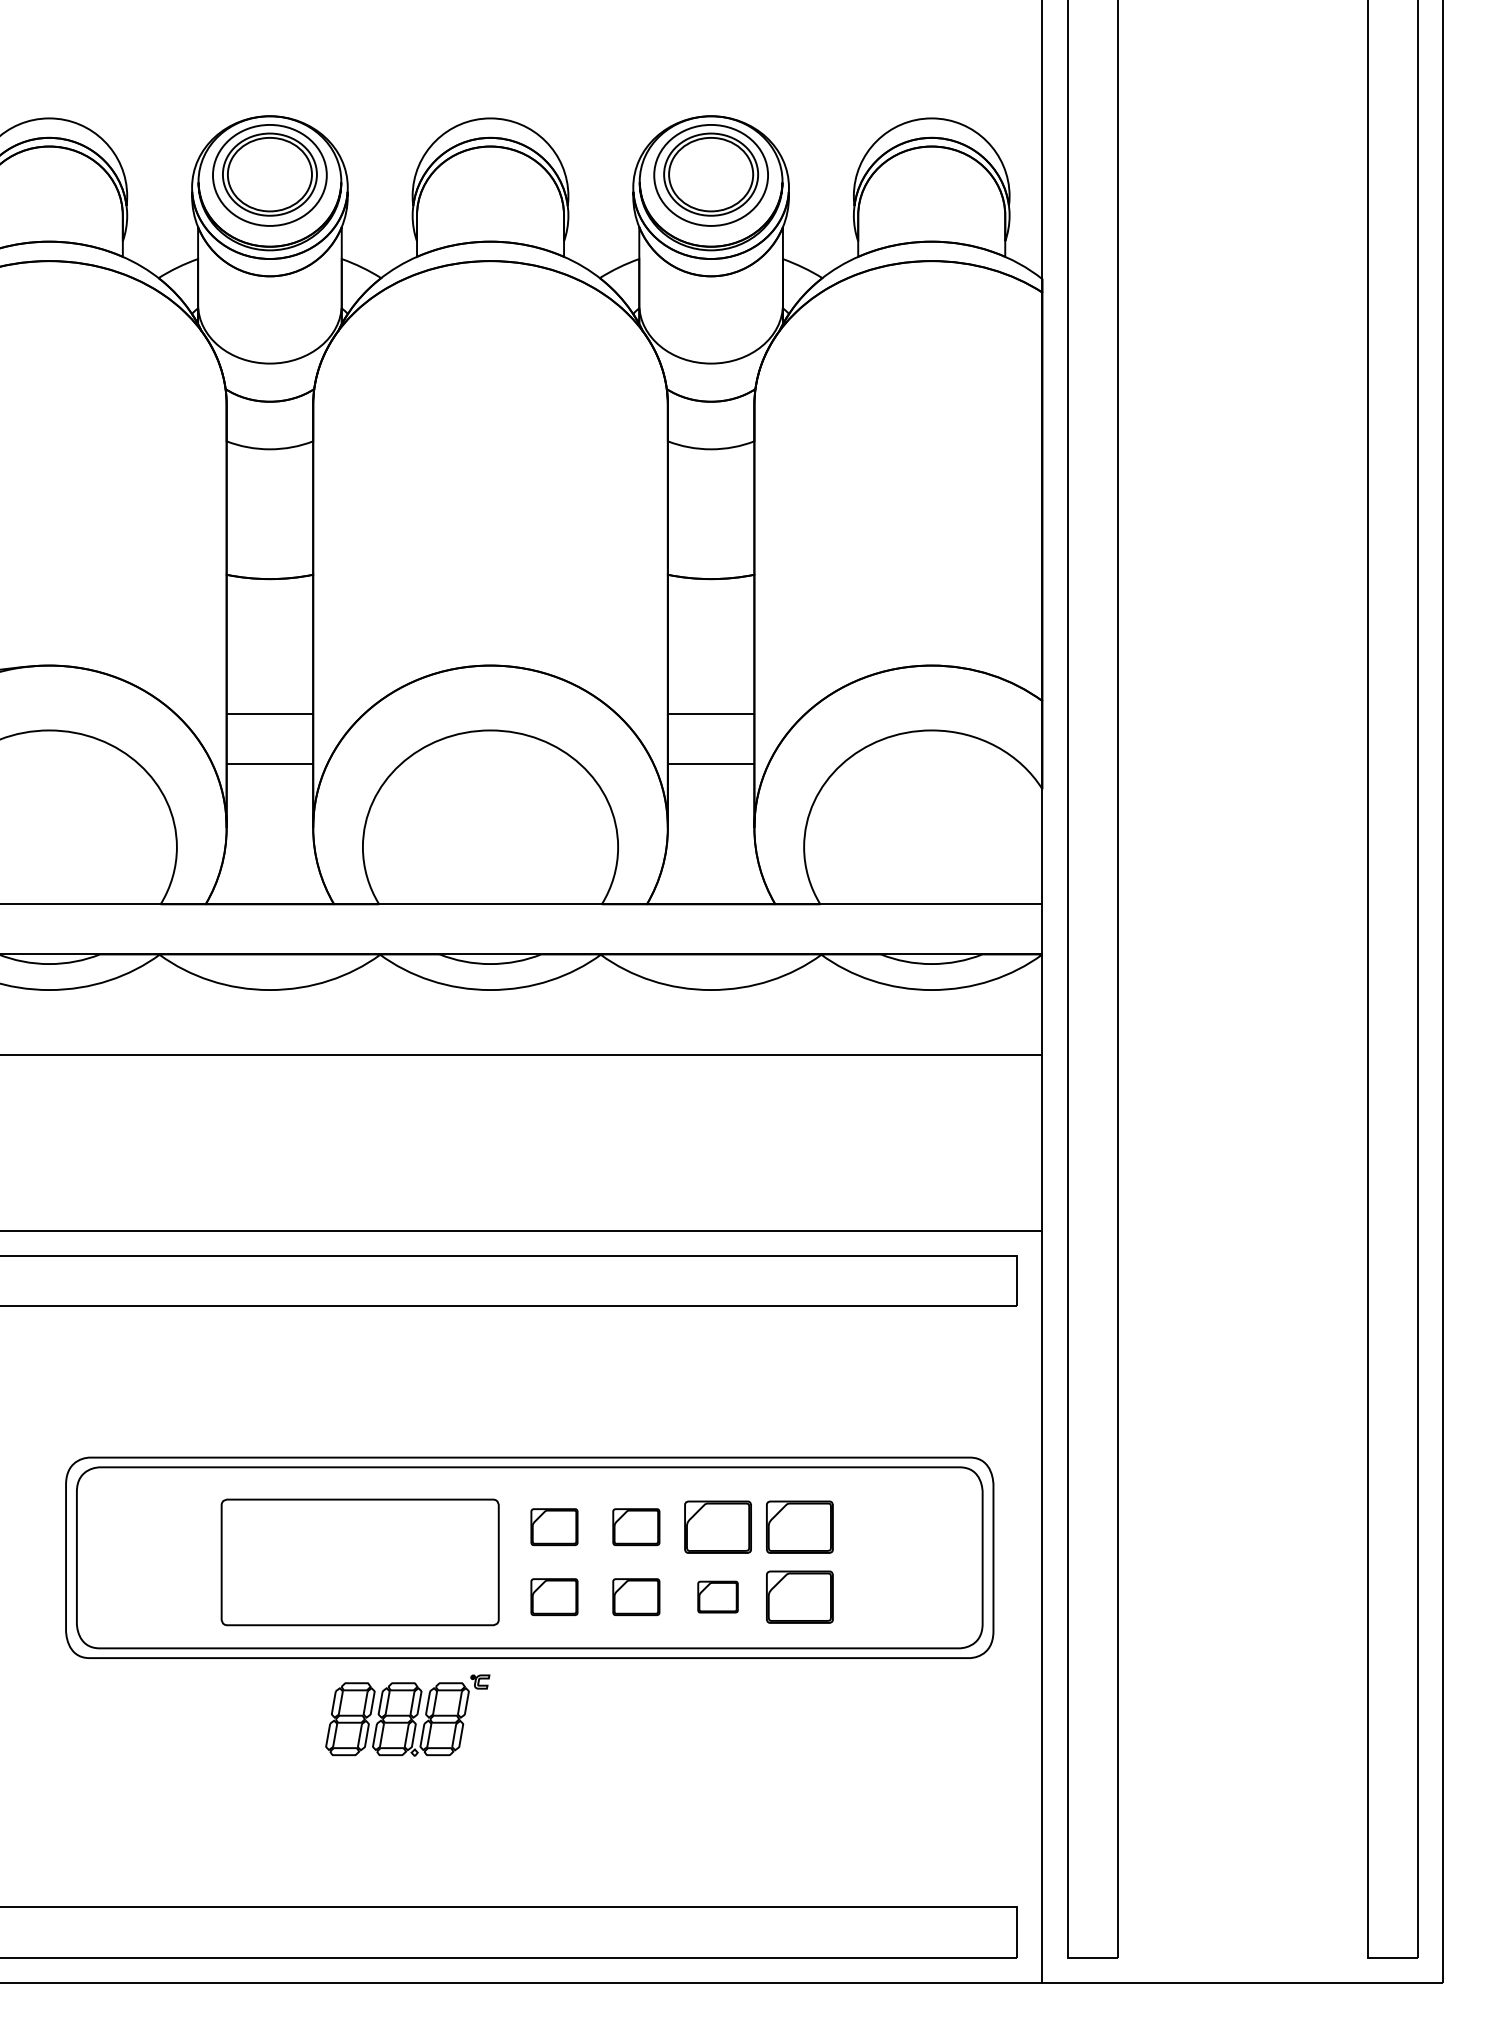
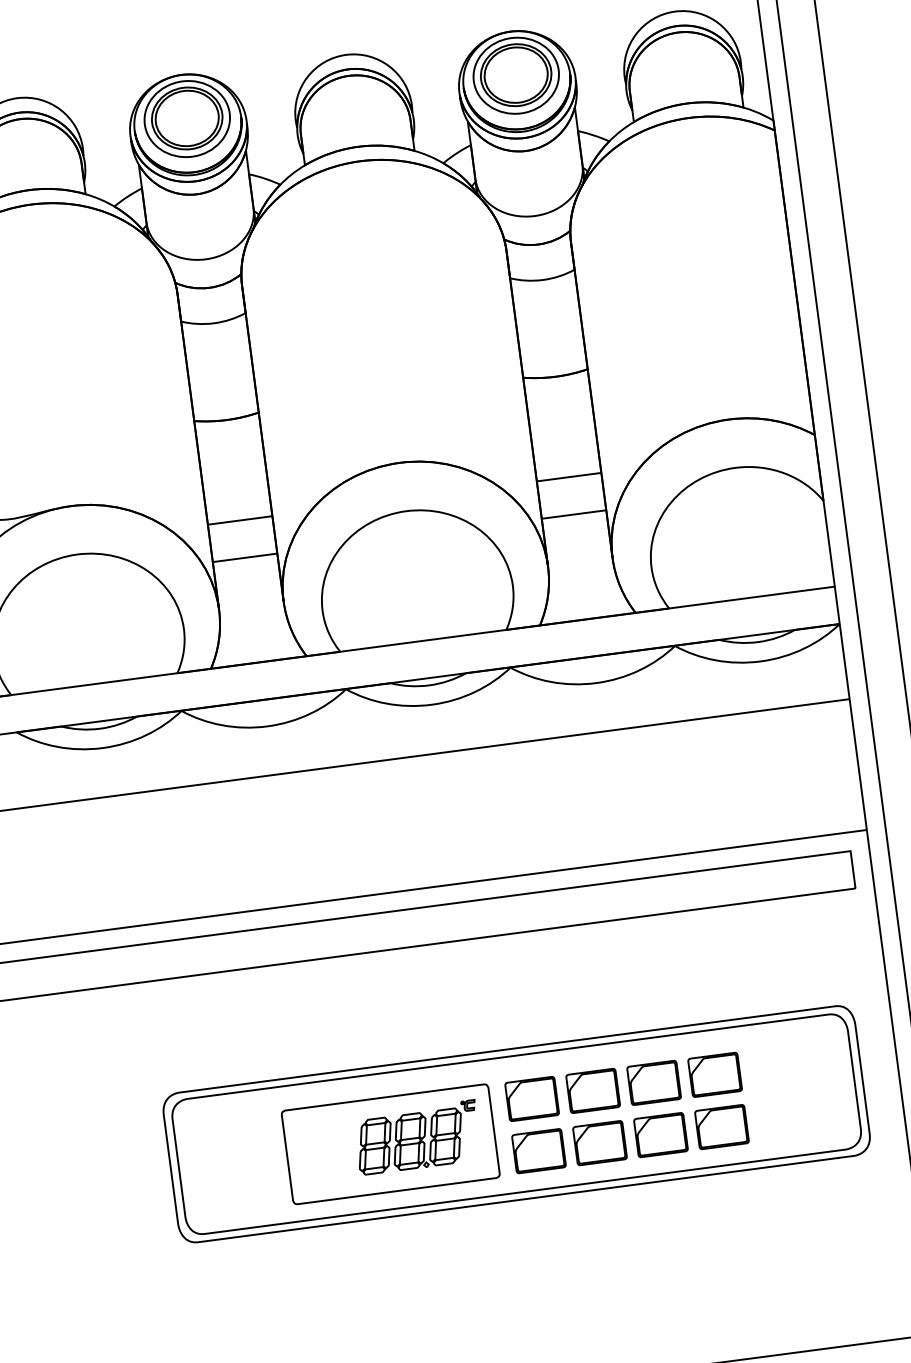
part: (554, 1526) -> (532, 1098), size x1.43
part: (636, 1526) -> (593, 1090), size x1.43
part: (554, 1596) -> (538, 1150), size x1.43
part: (636, 1596) -> (600, 1142), size x1.43
part: (717, 1596) -> (660, 1134), size x1.67
part: (407, 1715) -> (417, 1137), moved

